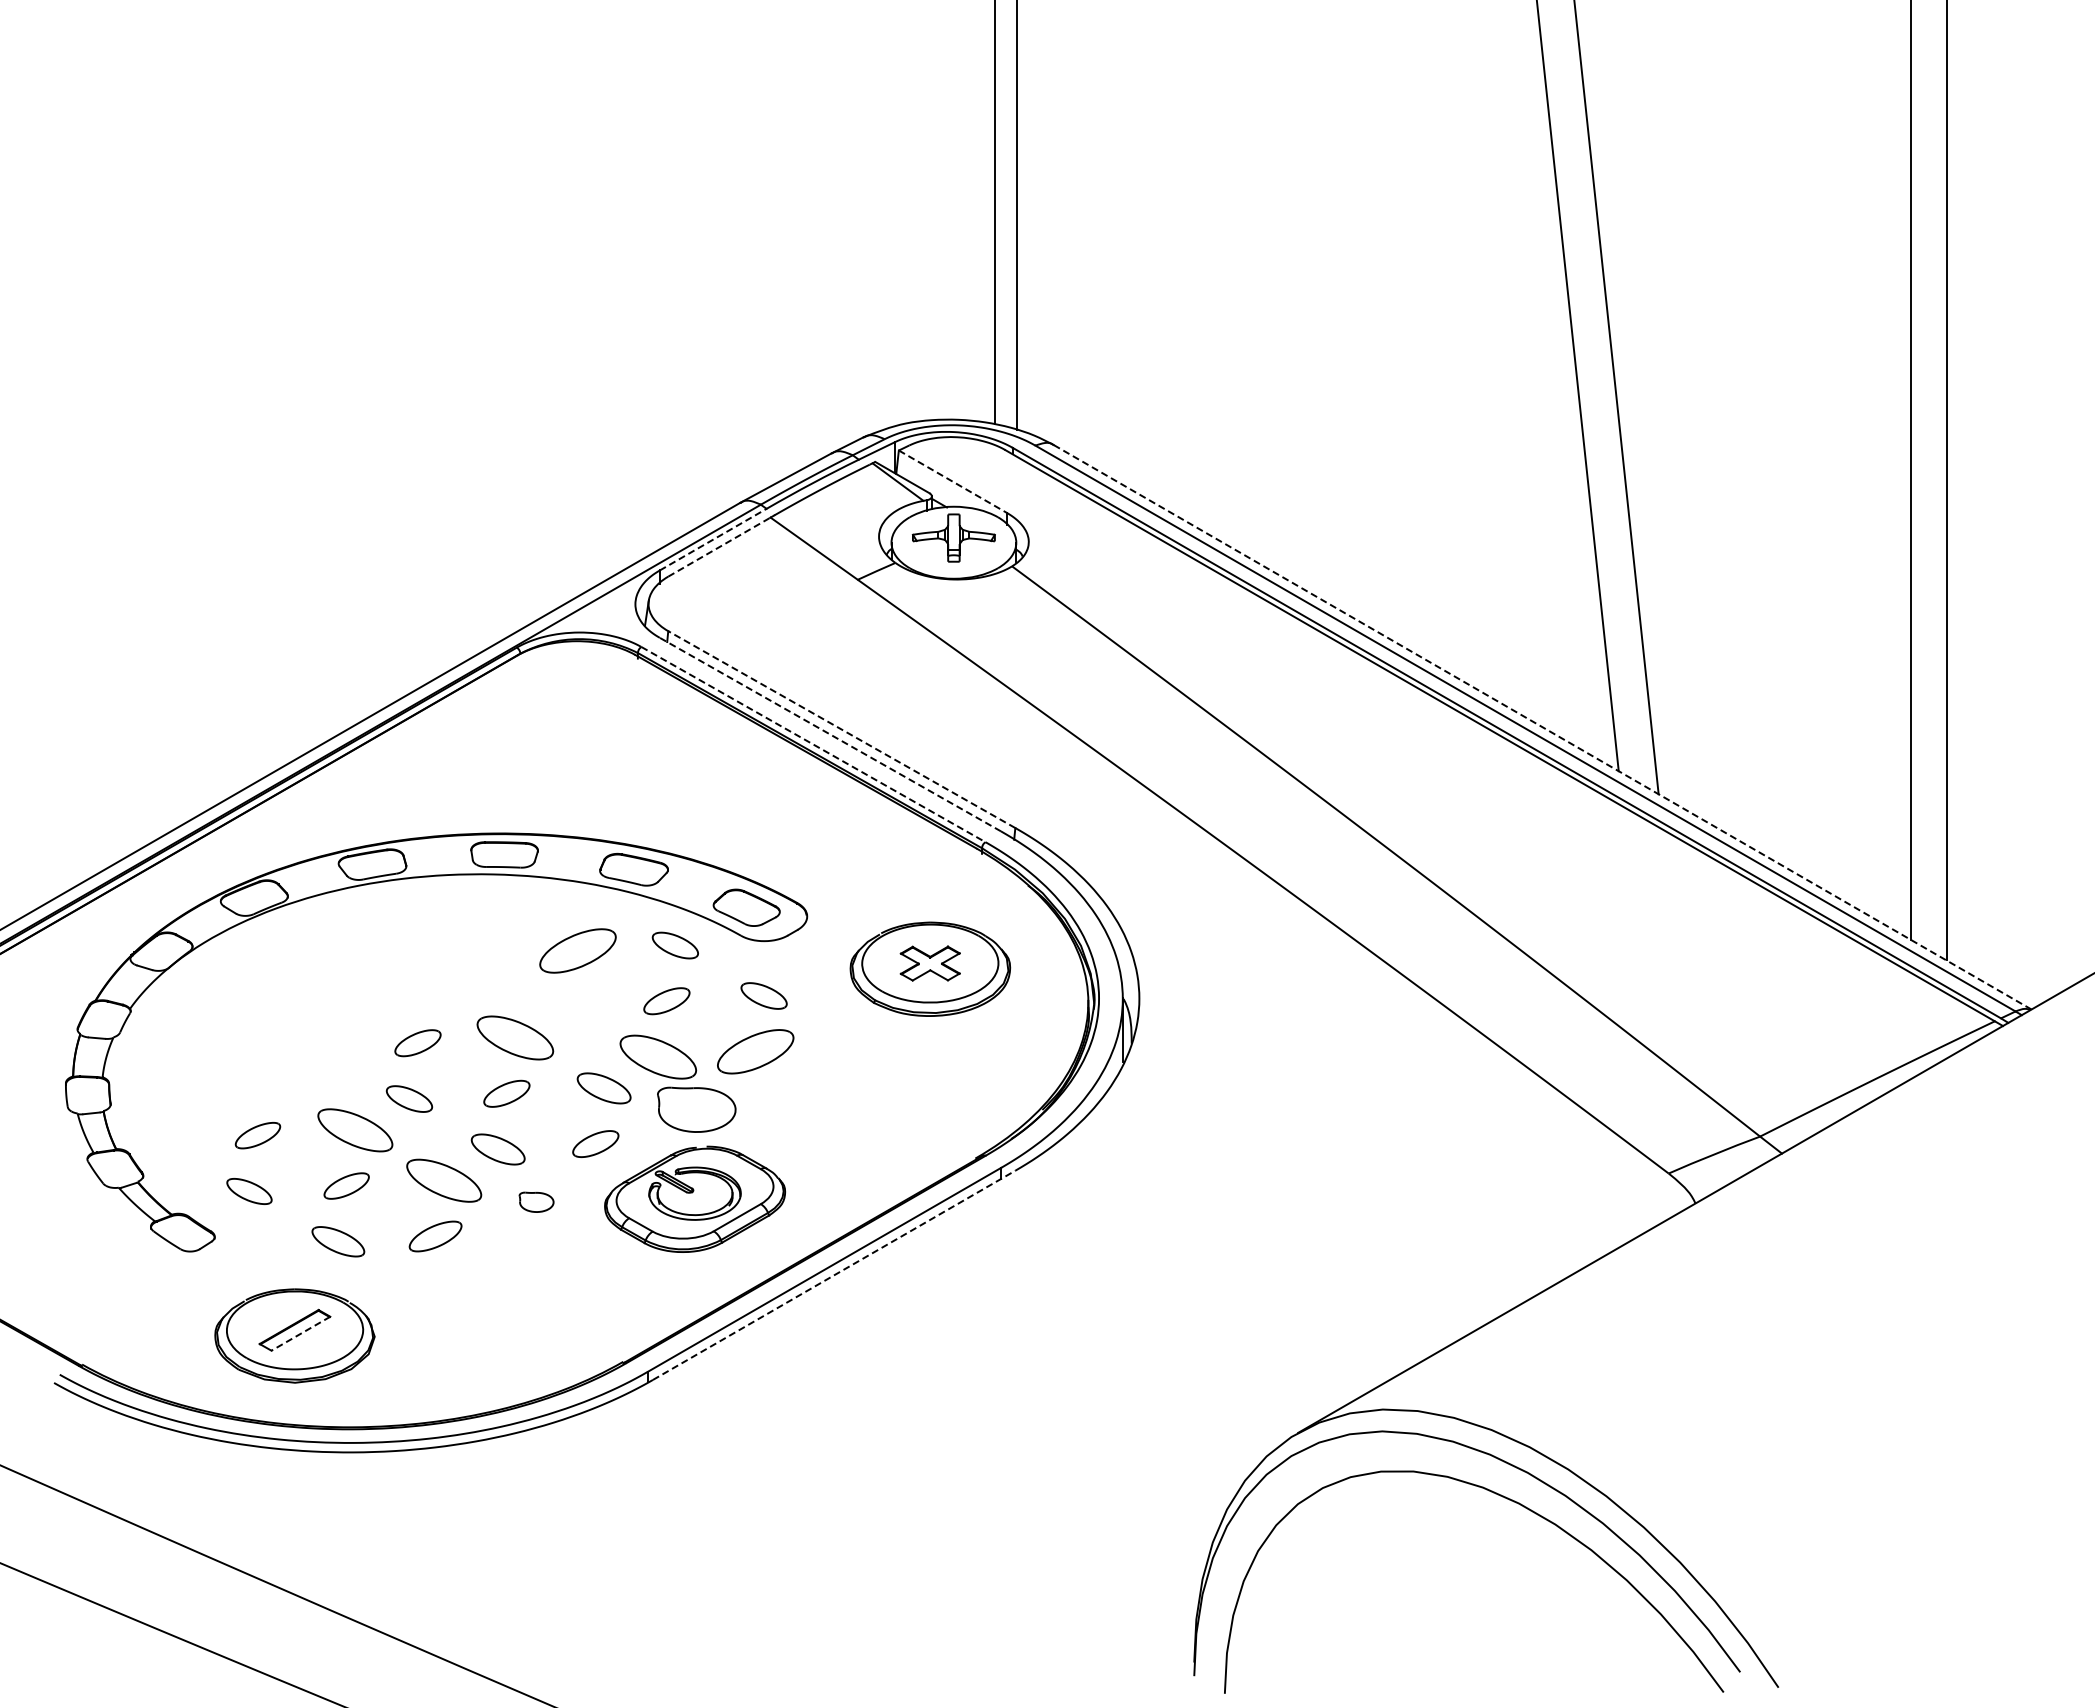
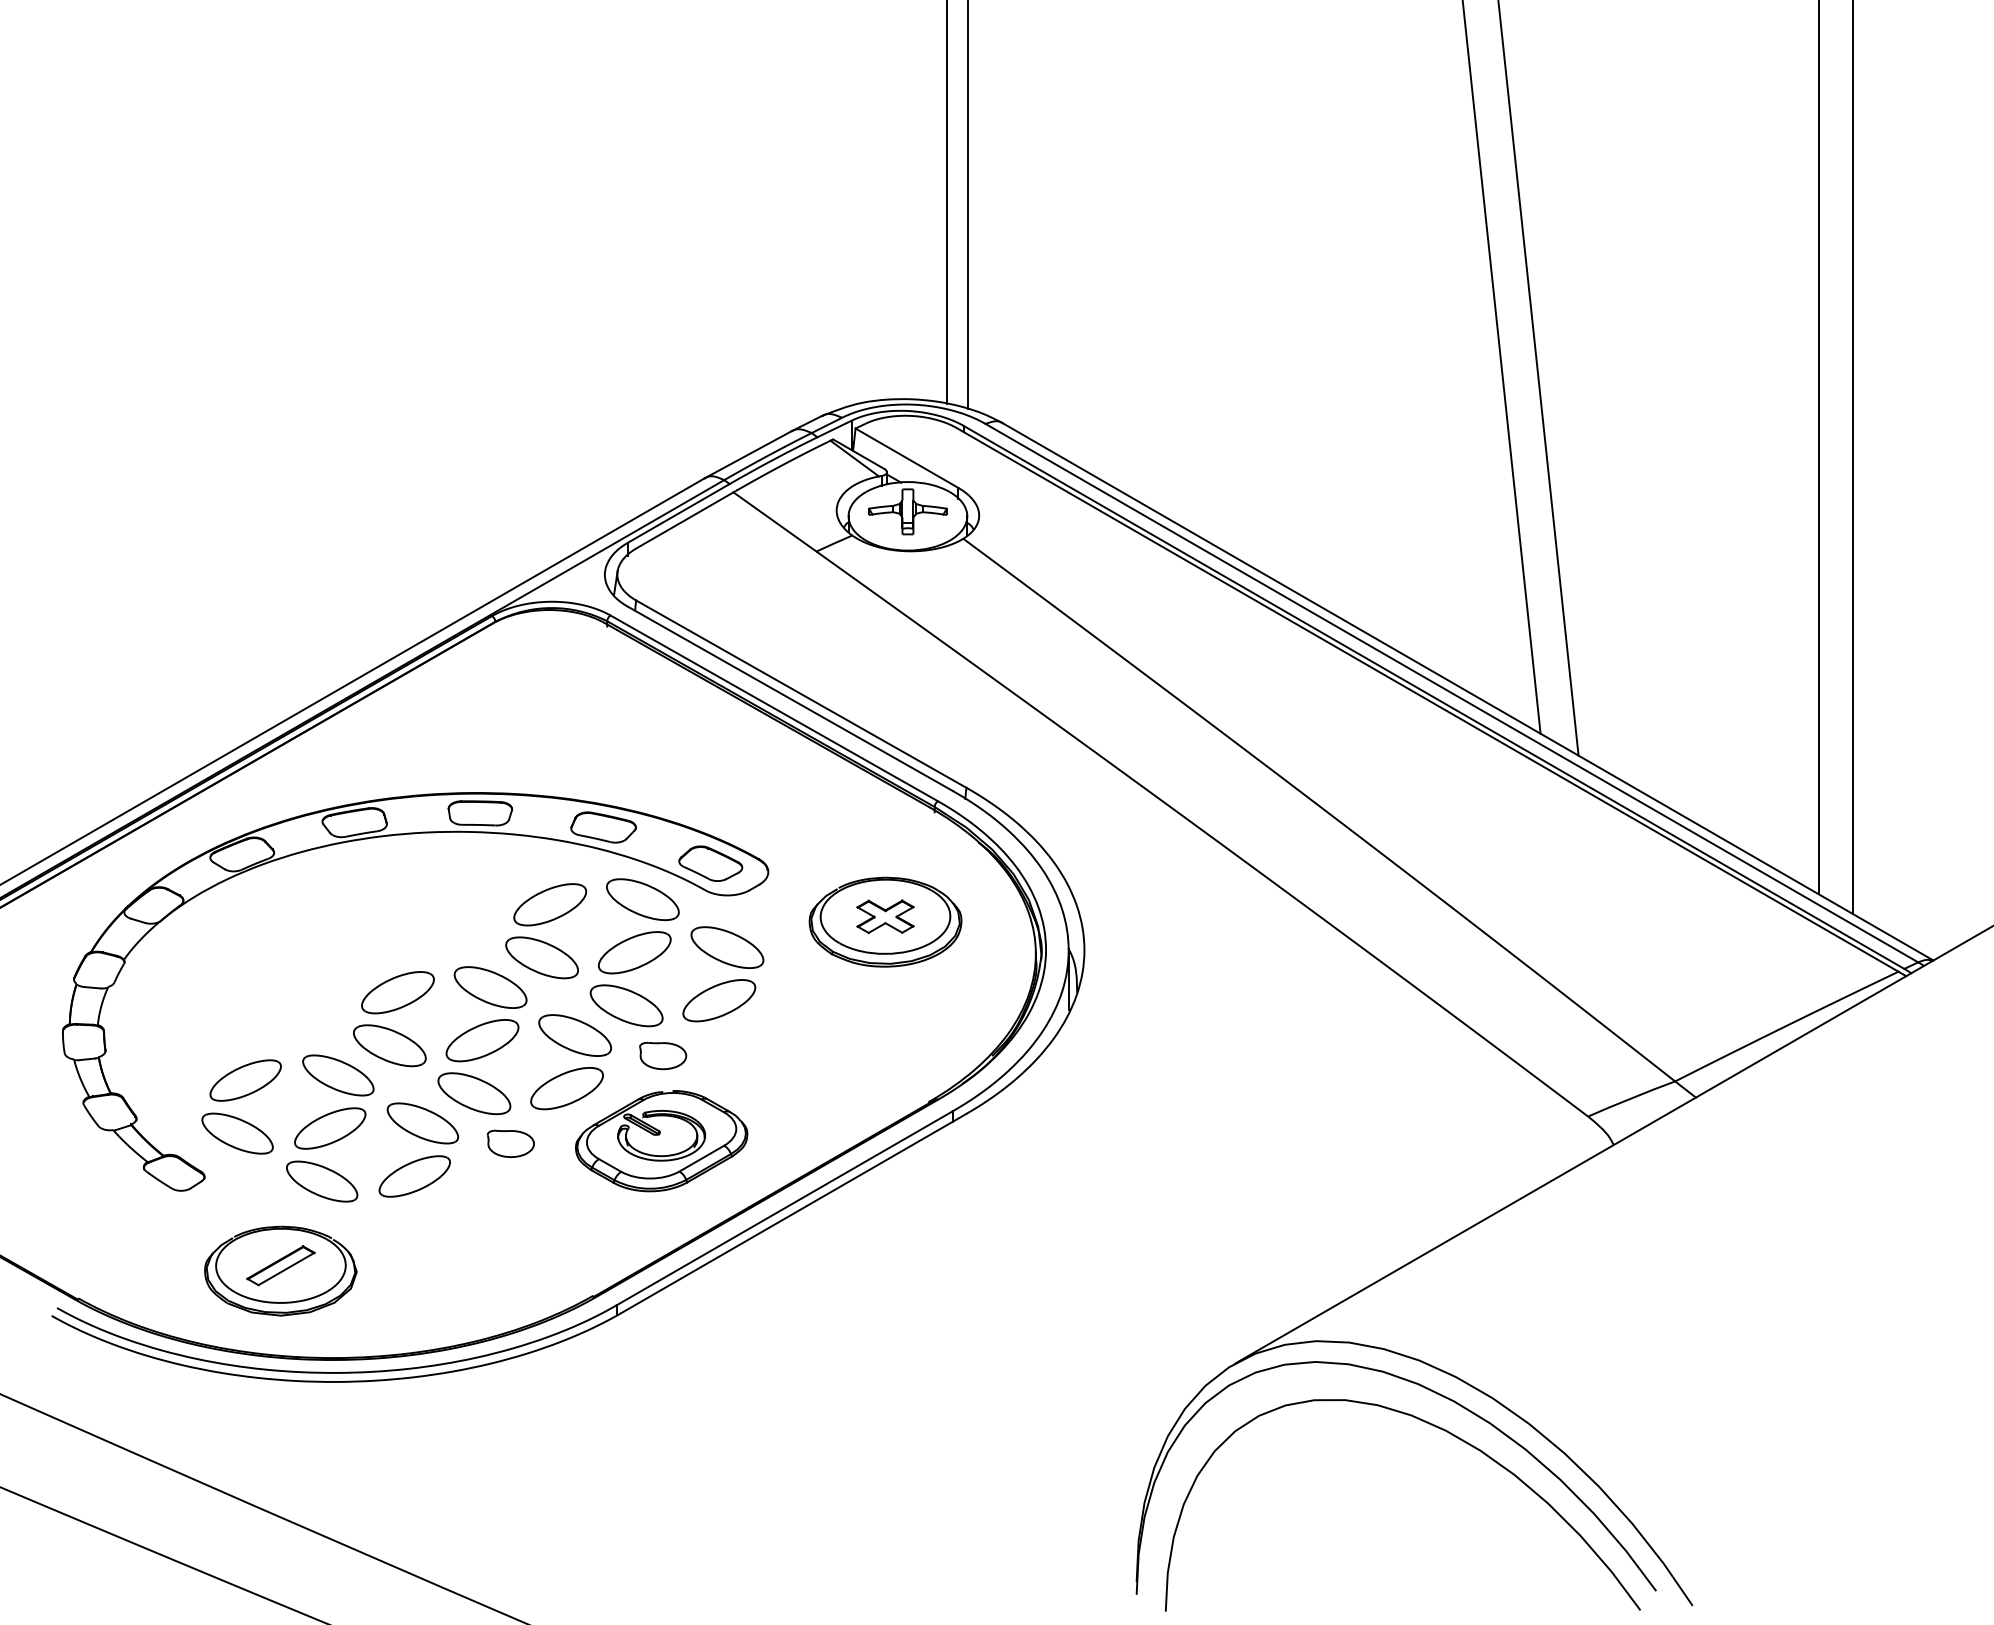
line: (953, 481) -> (907, 458), dashed -> solid
line: (713, 539) -> (679, 513), dashed -> solid
line: (719, 546) -> (684, 519), dashed -> solid
line: (1542, 727) -> (1468, 692), dashed -> solid
line: (841, 729) -> (800, 694), dashed -> solid
line: (829, 734) -> (789, 698), dashed -> solid
line: (813, 744) -> (774, 708), dashed -> solid
part: (675, 945) -> (643, 899), size x1.67
part: (763, 995) -> (726, 947), size x1.67
part: (666, 1000) -> (634, 951), size x1.67
part: (569, 1006) -> (542, 957), added
part: (417, 1042) -> (397, 991), size x1.67
part: (603, 1088) -> (574, 1035), size x1.43
part: (506, 1093) -> (482, 1040), size x1.67
part: (409, 1098) -> (389, 1045), size x1.67
part: (696, 1109) -> (662, 1055), size x0.62
part: (257, 1135) -> (245, 1080), size x1.67
part: (595, 1143) -> (566, 1087), size x1.67
part: (497, 1149) -> (473, 1093), size x1.43
part: (346, 1185) -> (329, 1127), size x1.67
part: (249, 1191) -> (237, 1133), size x1.67
part: (536, 1202) -> (510, 1144), size x1.43
part: (435, 1236) -> (414, 1176), size x1.43
part: (338, 1241) -> (322, 1181), size x1.43
line: (834, 1275) -> (794, 1213), dashed -> solid
line: (300, 1333) -> (286, 1268), dashed -> solid

